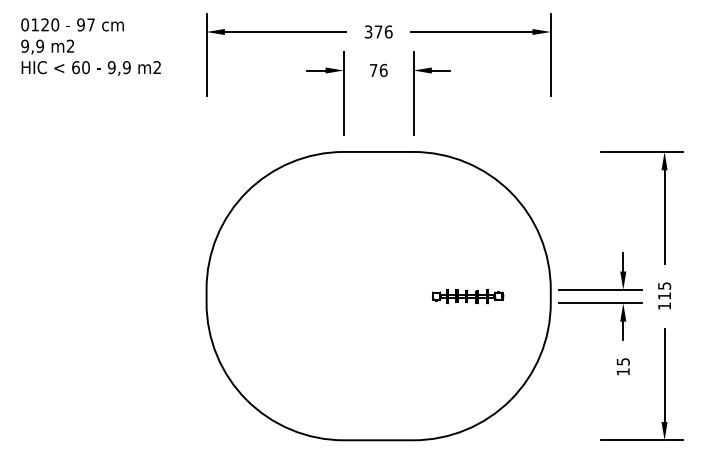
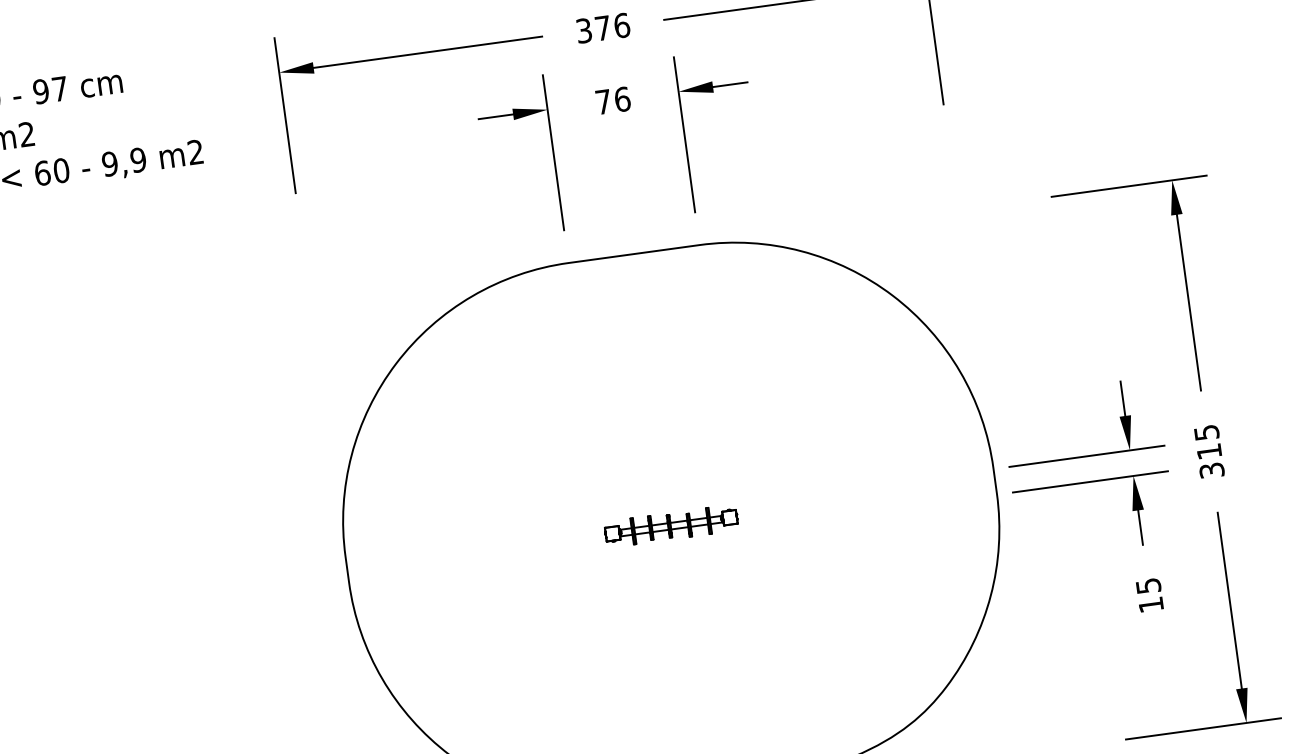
part: (468, 296) -> (672, 525), moved
text: (664, 305) -> (1211, 469), 115 -> 315

